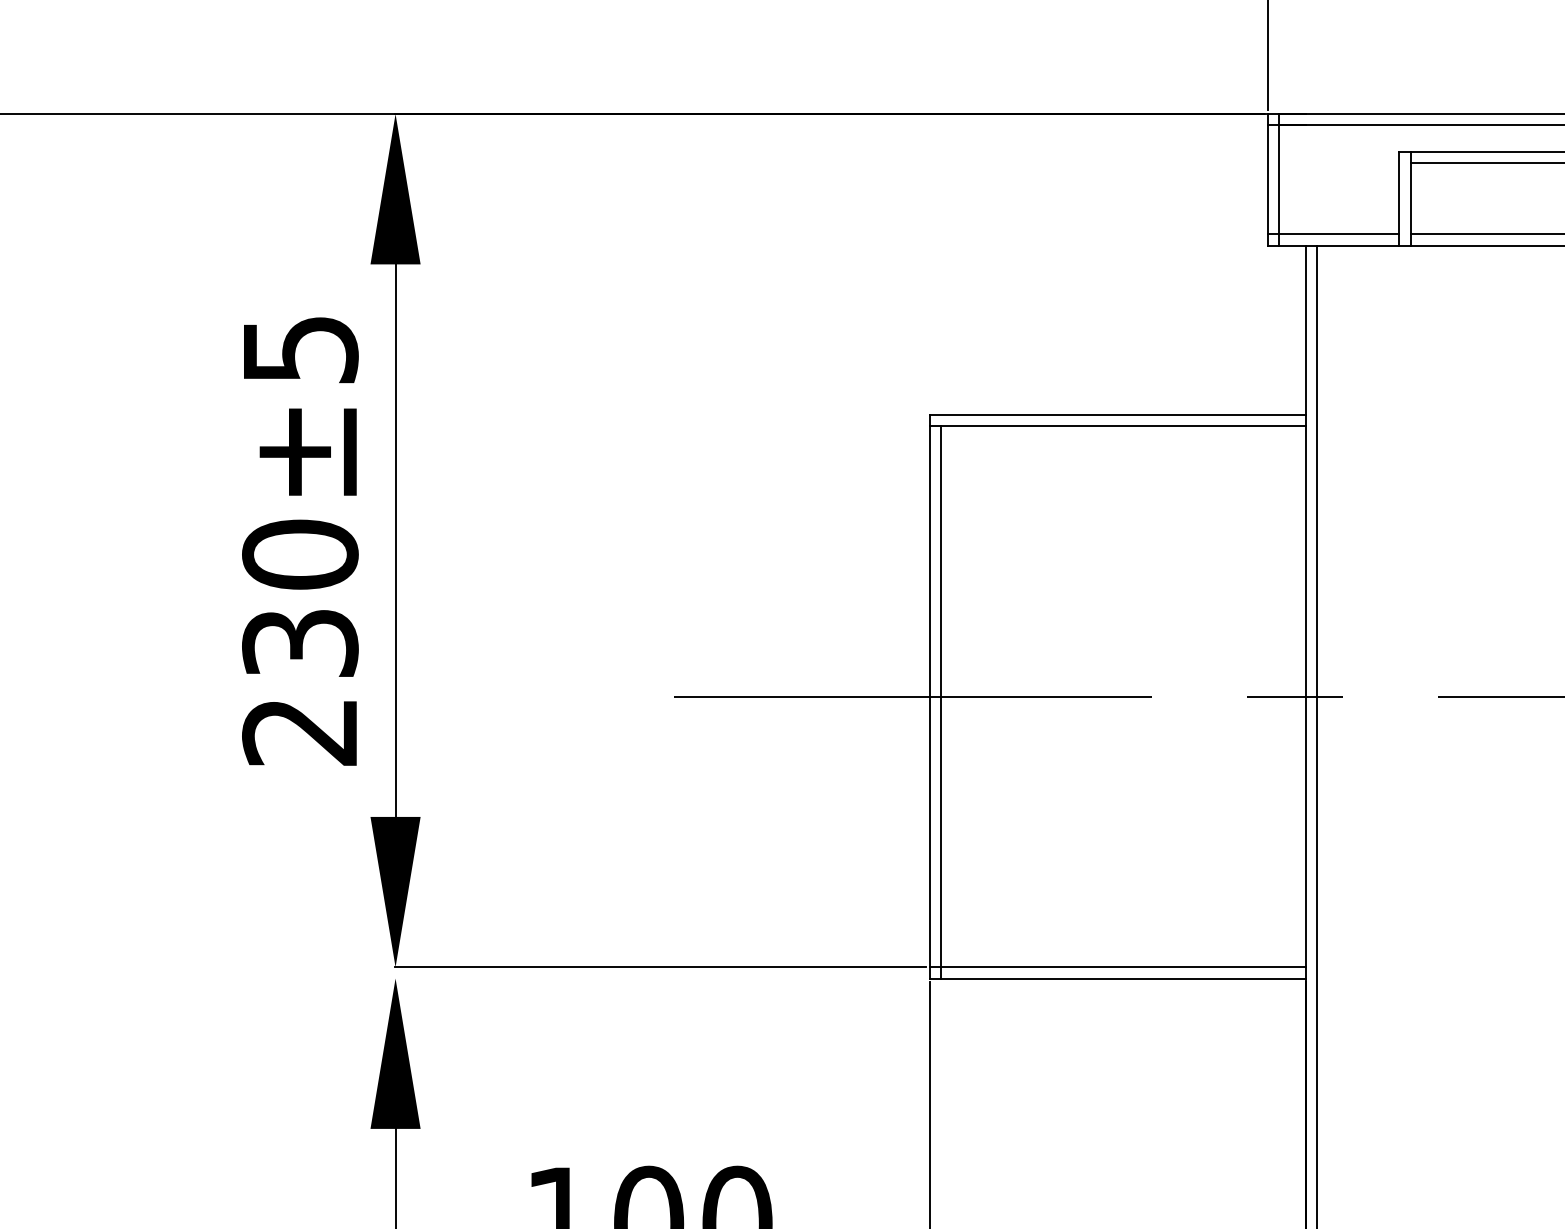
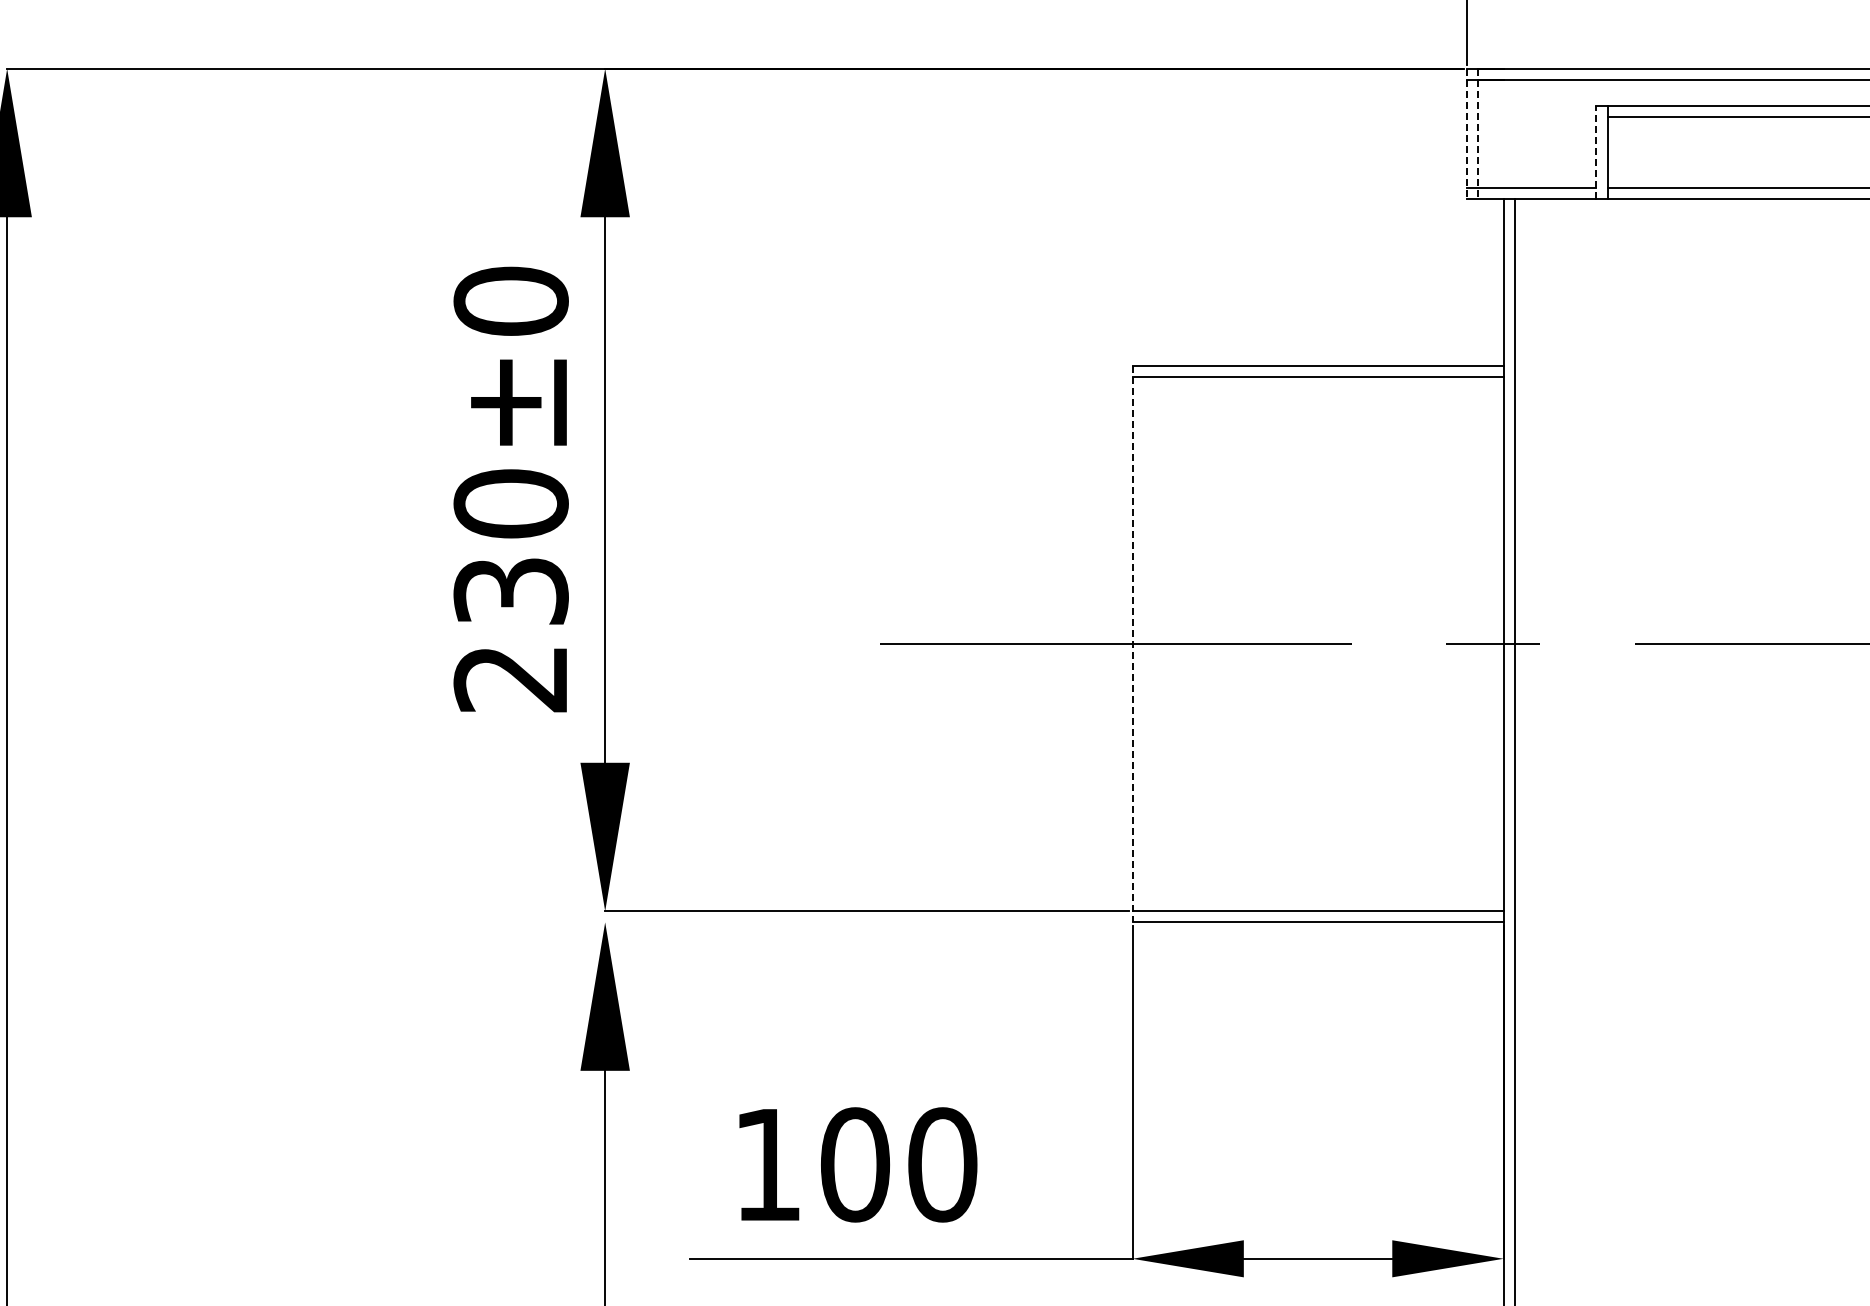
line: (1267, 179) -> (1466, 133), solid -> dashed
line: (1279, 179) -> (1477, 133), solid -> dashed
line: (1399, 197) -> (1596, 151), solid -> dashed
text: (299, 348) -> (510, 300), 230±5 -> 230±0
line: (929, 697) -> (1132, 644), solid -> dashed
line: (940, 702) -> (1143, 649), removed

